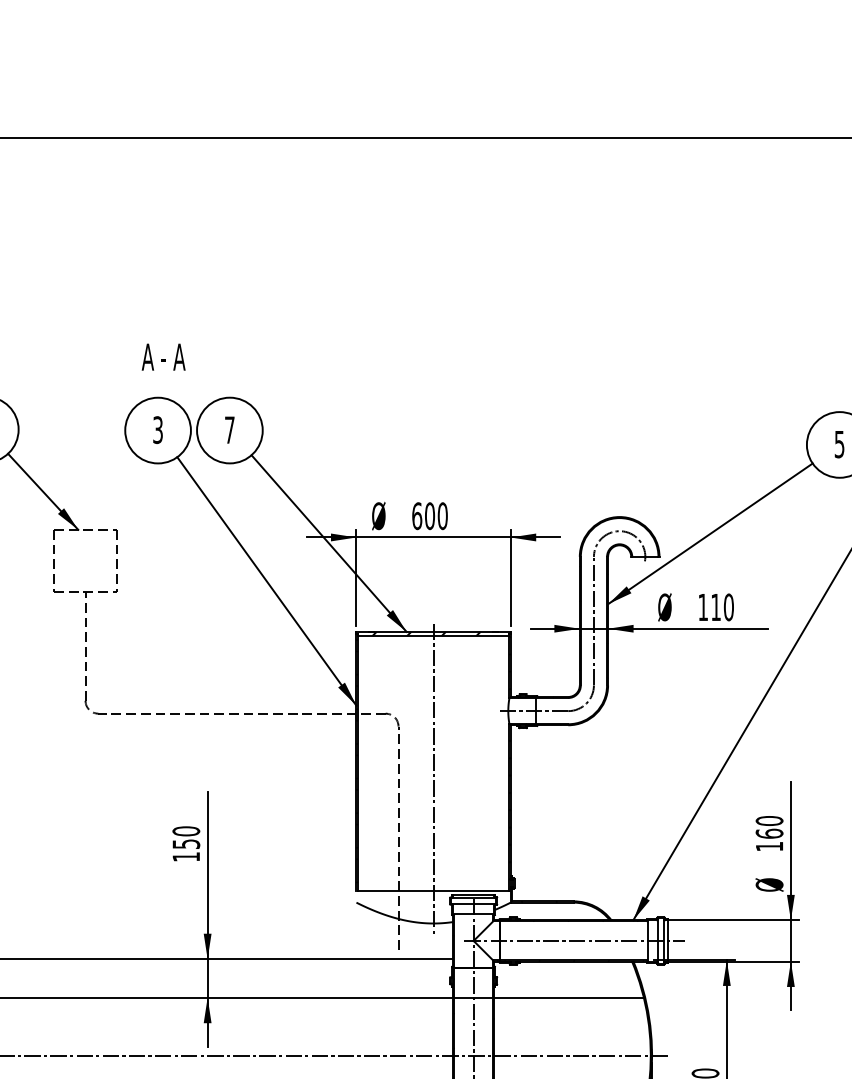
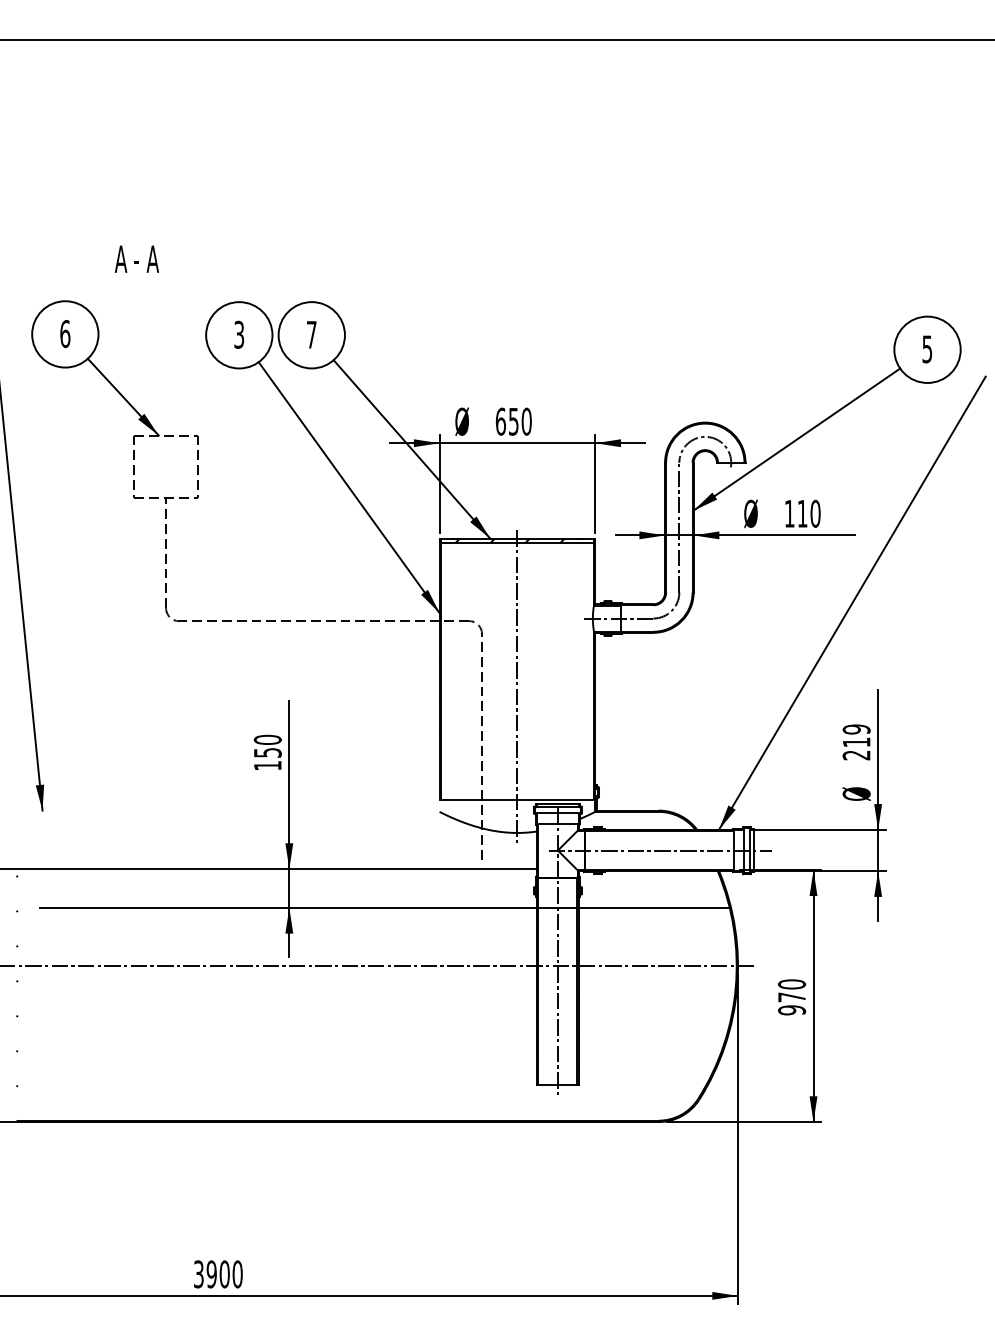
text: (163, 356) -> (136, 258), moved
text: (429, 515) -> (513, 421), 600 -> 650
text: (769, 833) -> (856, 742), 160 -> 219

